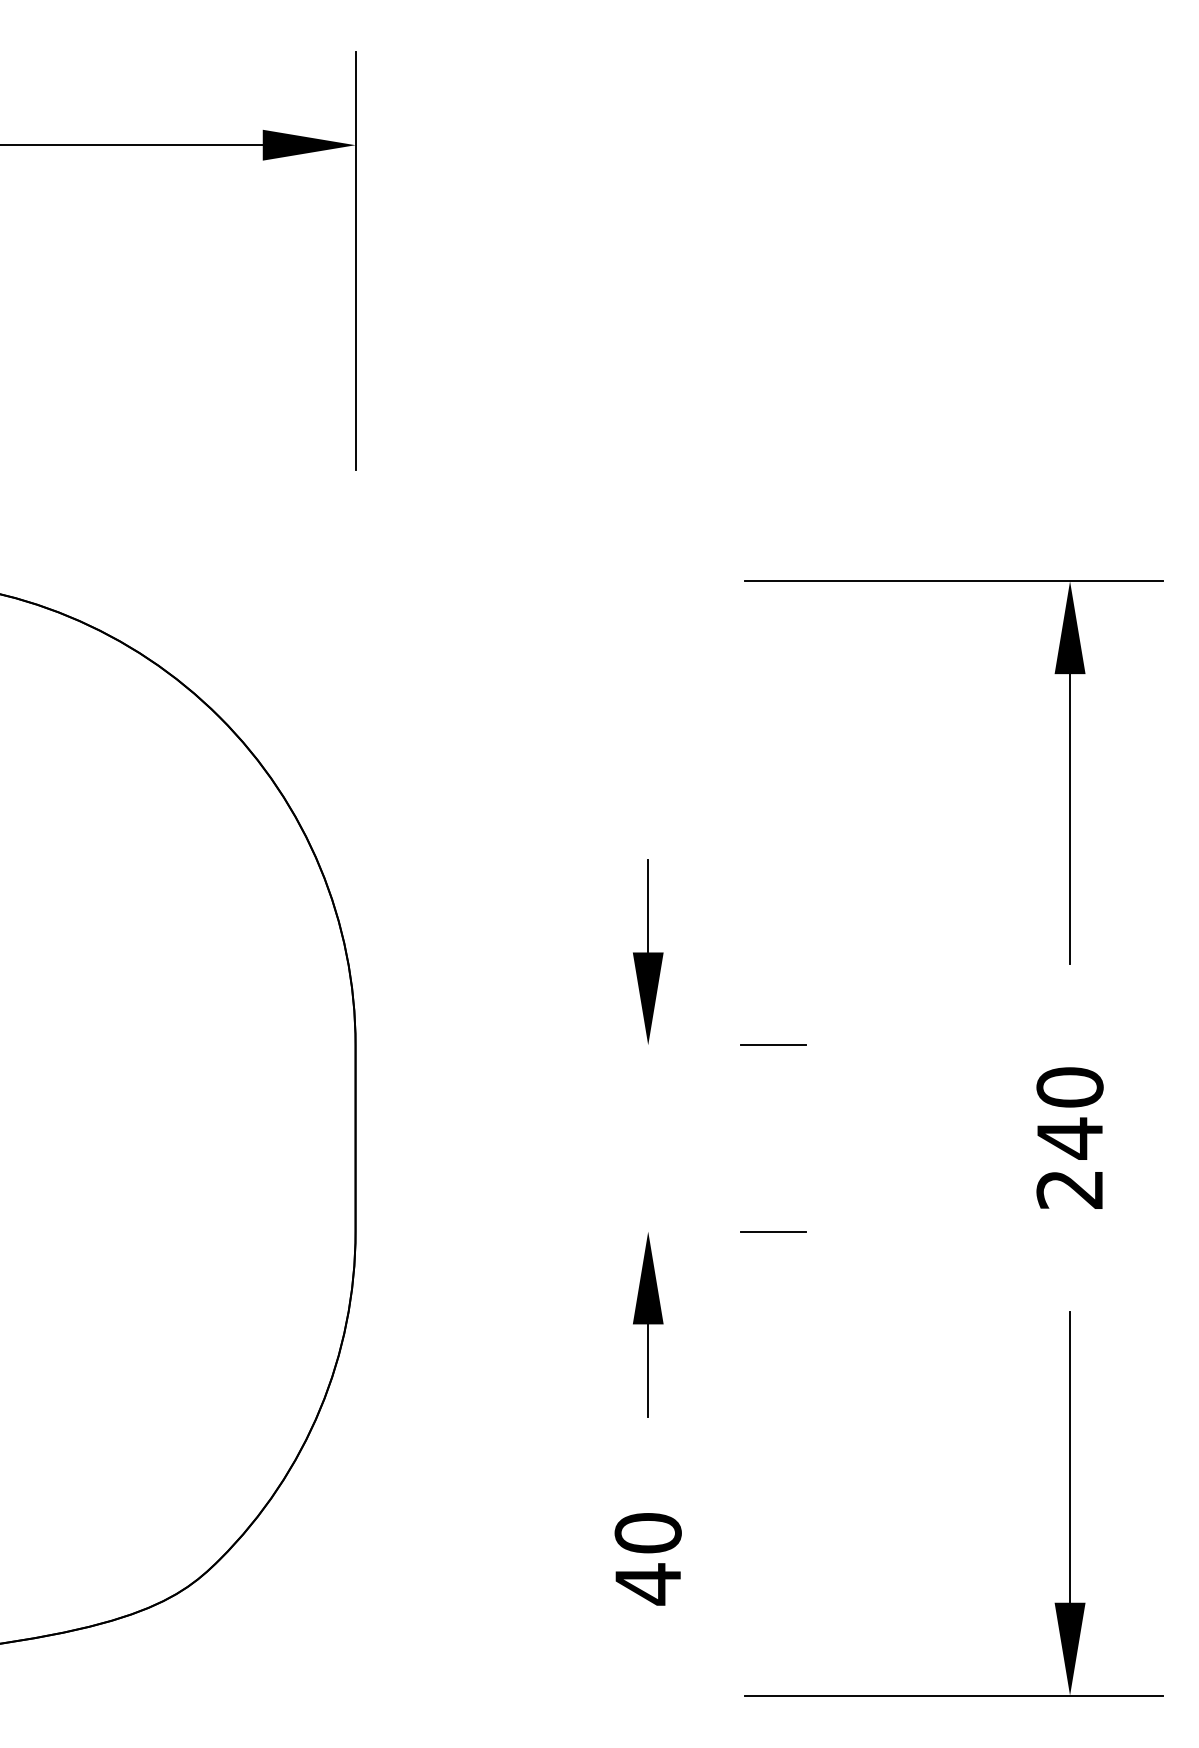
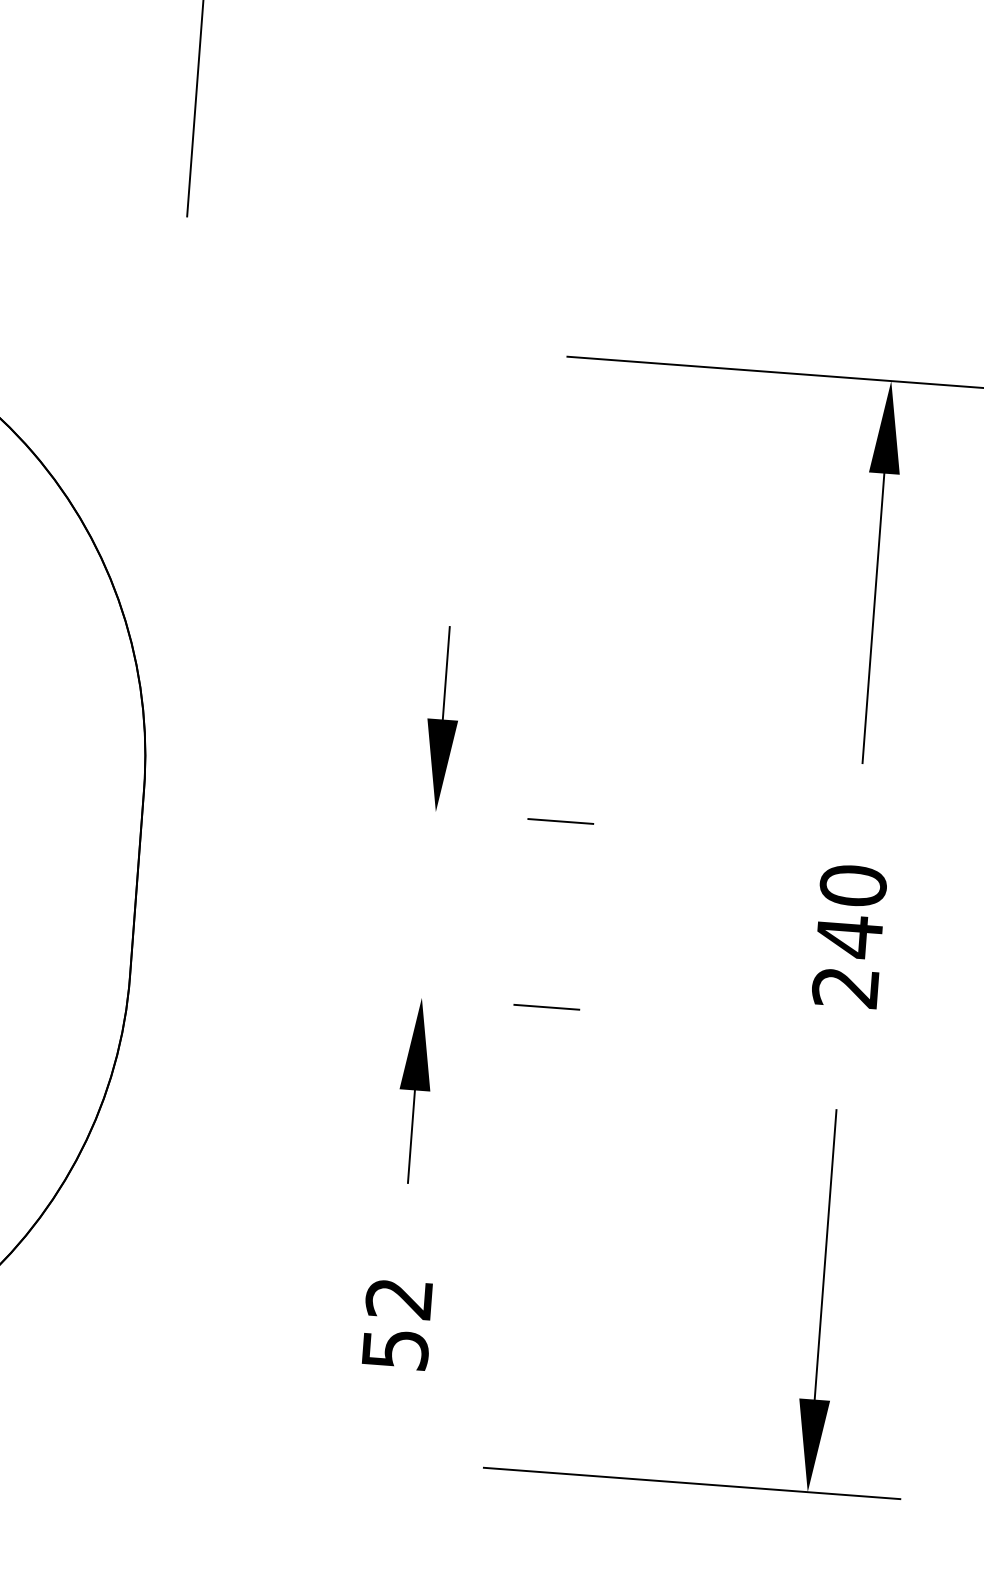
text: (647, 1559) -> (396, 1324), 40 -> 52

